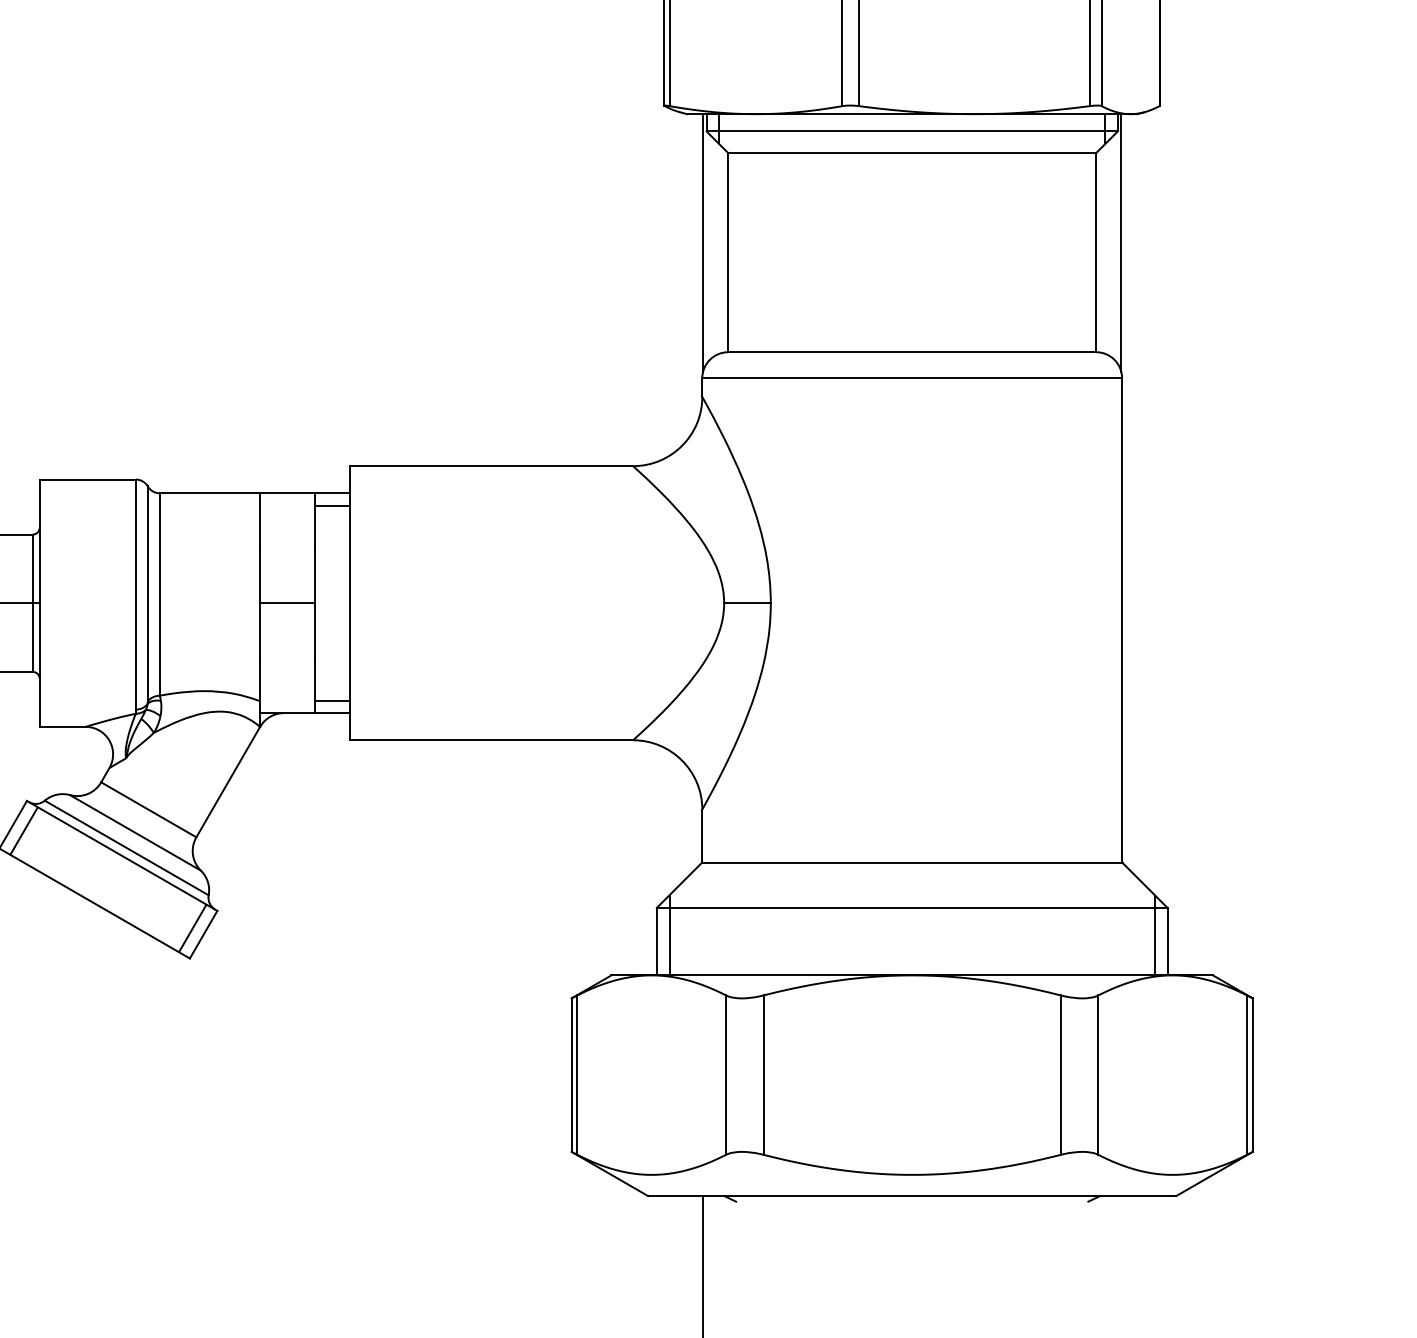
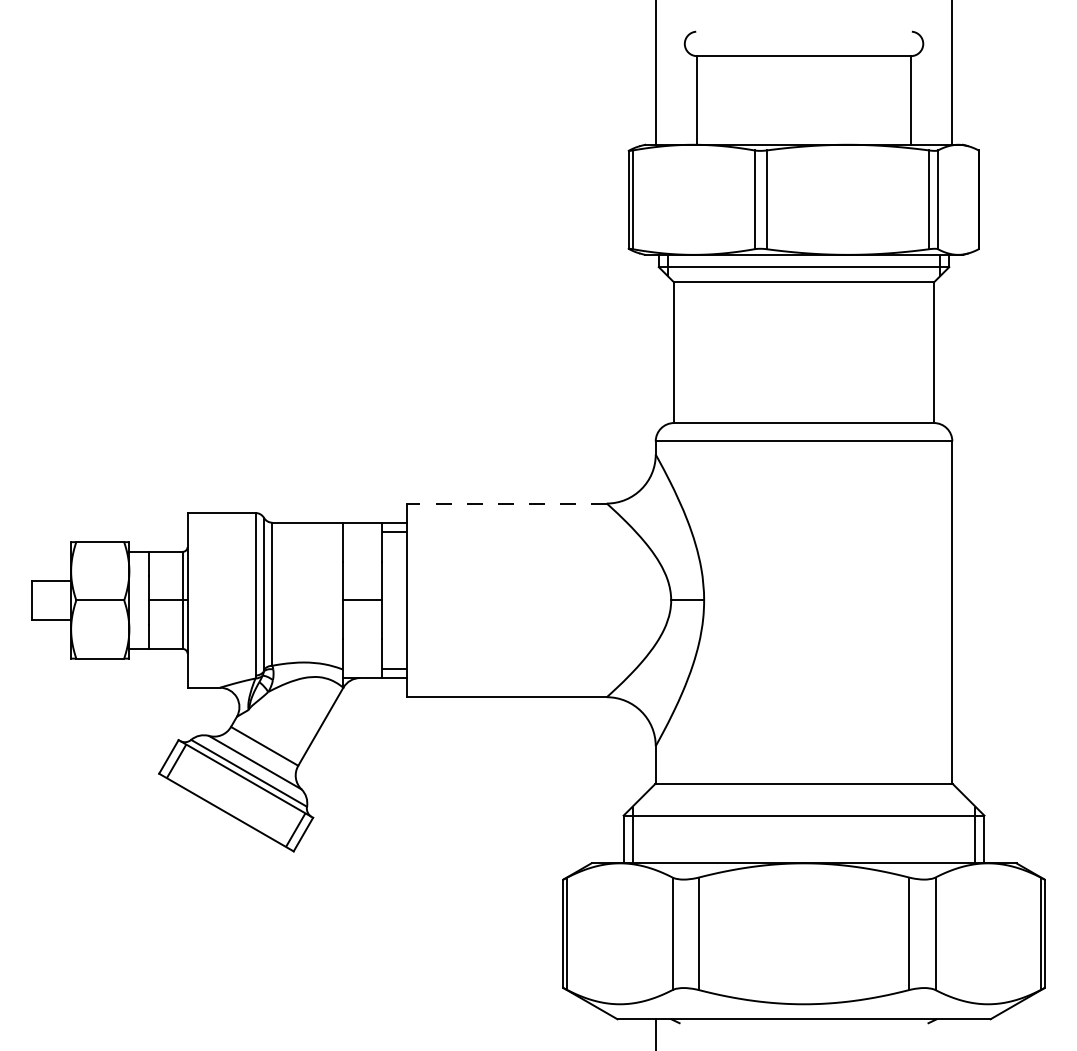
line: (703, 242) -> (656, 345), removed
line: (1120, 242) -> (951, 345), removed
line: (491, 466) -> (506, 503), solid -> dashed

